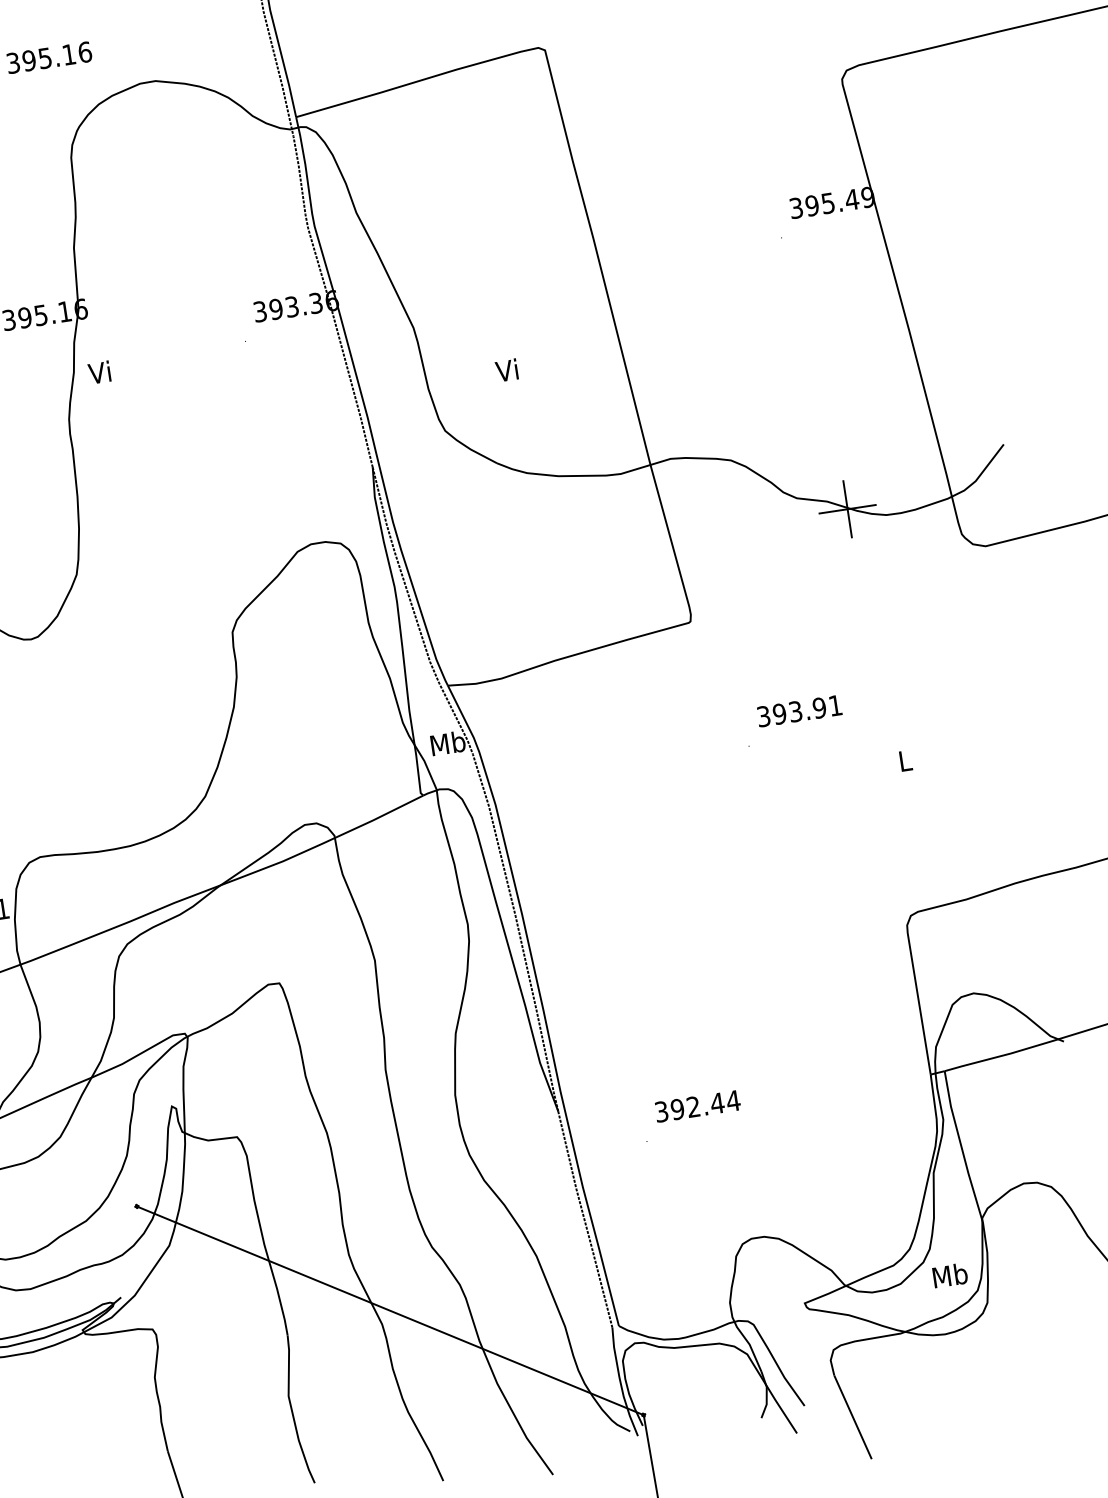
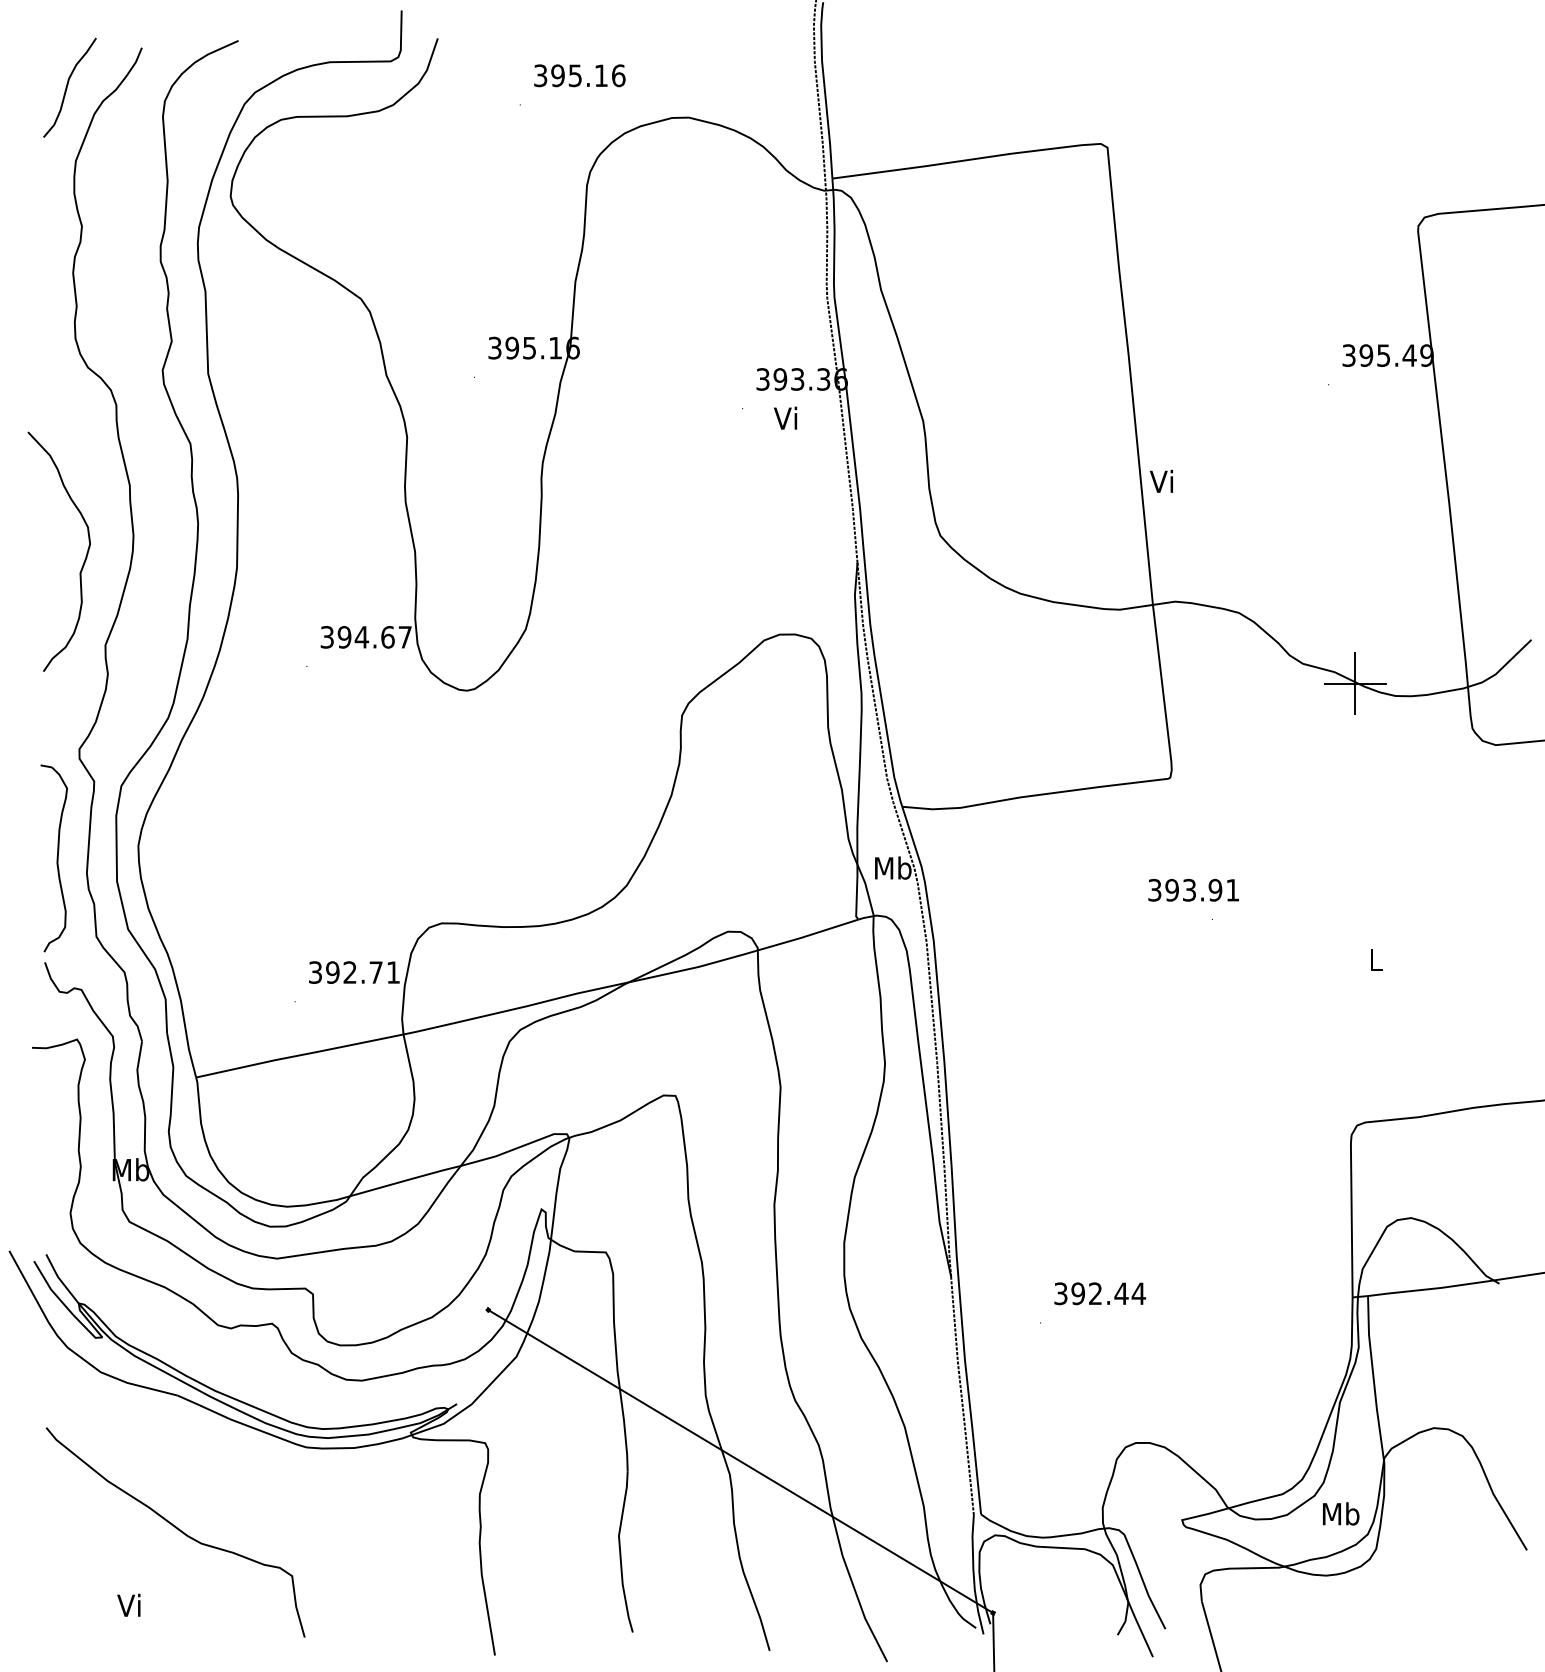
text: (506, 369) -> (1161, 480), moved
text: (99, 371) -> (785, 417), moved
text: (799, 711) -> (1193, 890), moved

